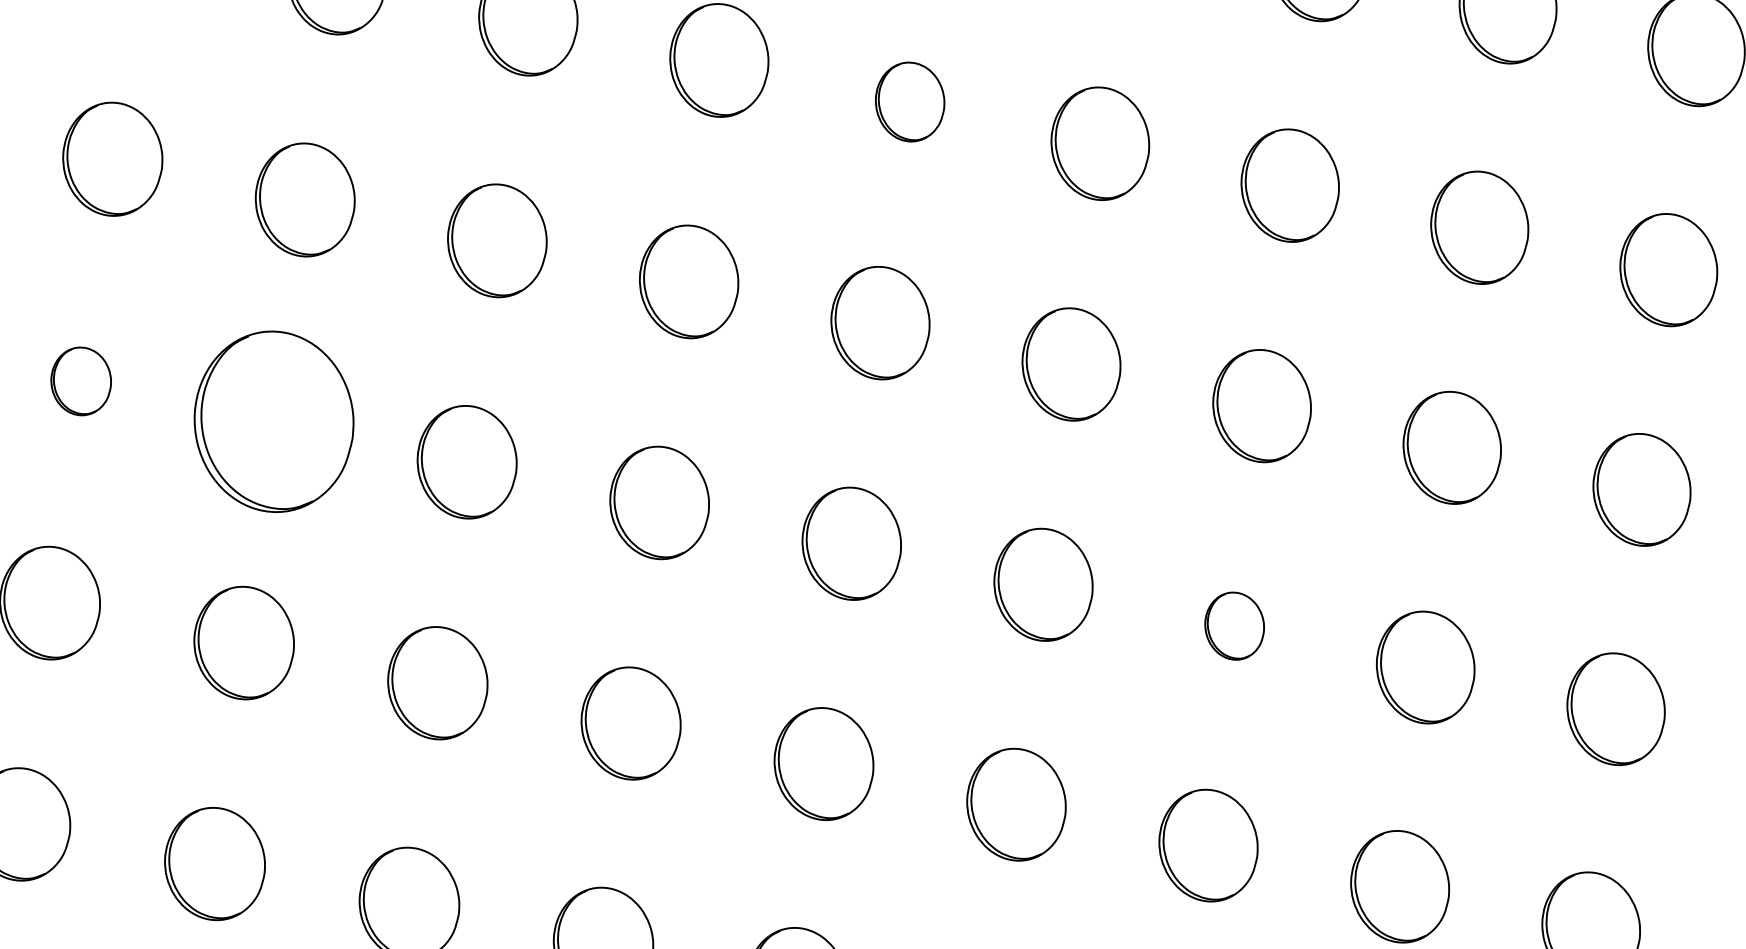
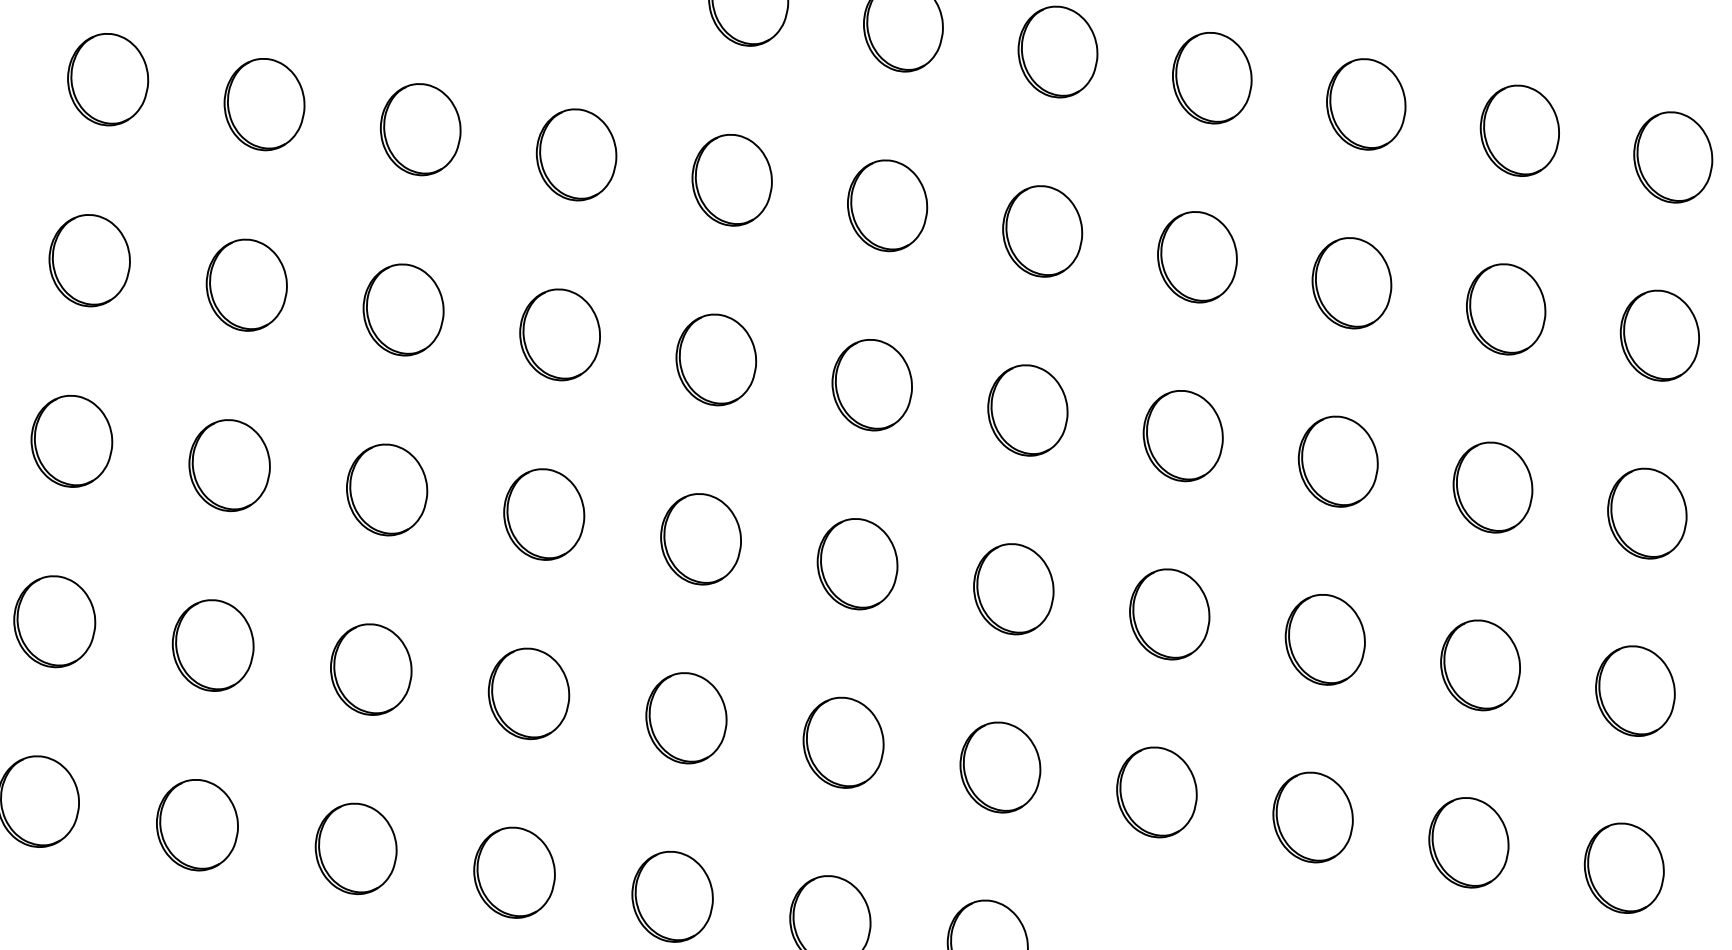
part: (909, 102) -> (1042, 231), size x1.43
part: (81, 380) -> (387, 489), size x1.67
part: (274, 421) -> (544, 514), size x0.62
part: (1233, 625) -> (1324, 639), size x1.67

